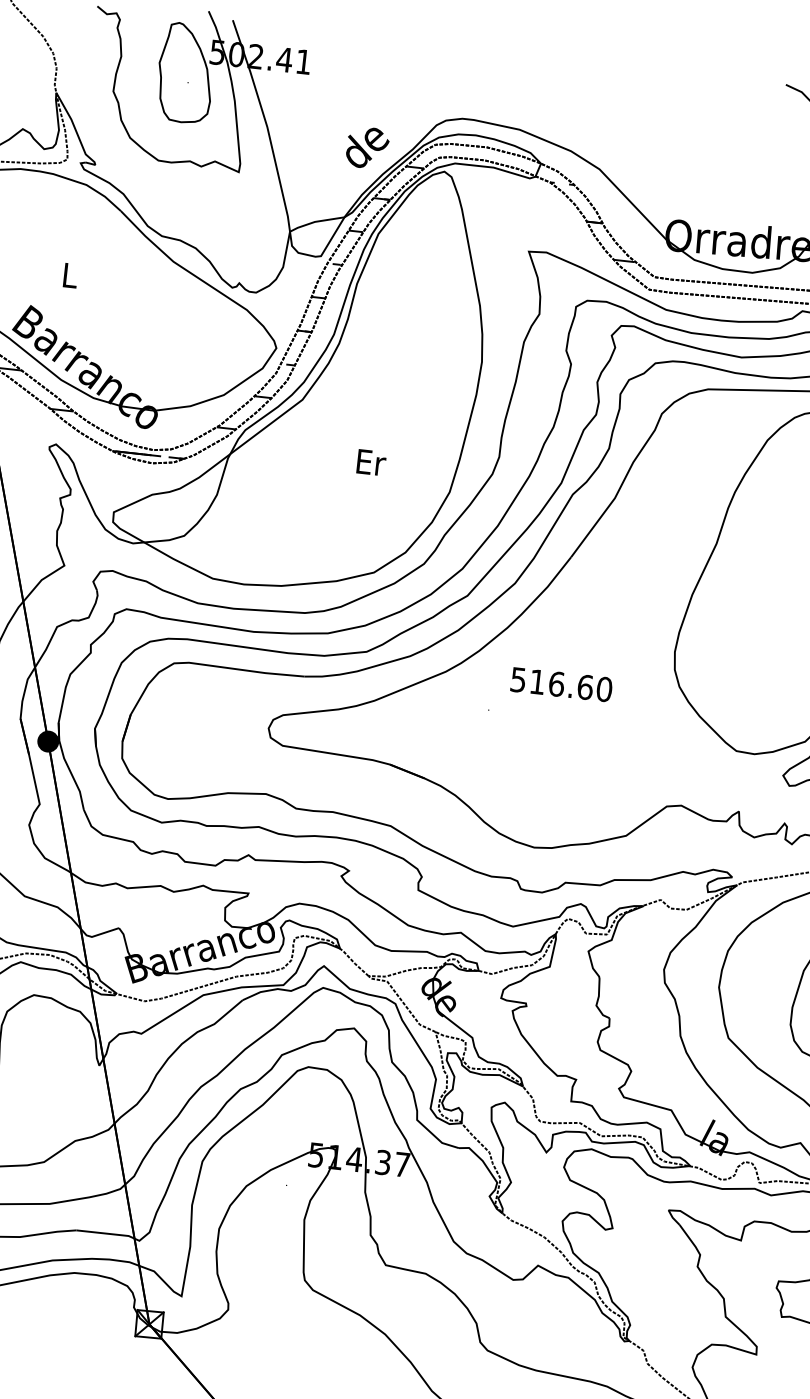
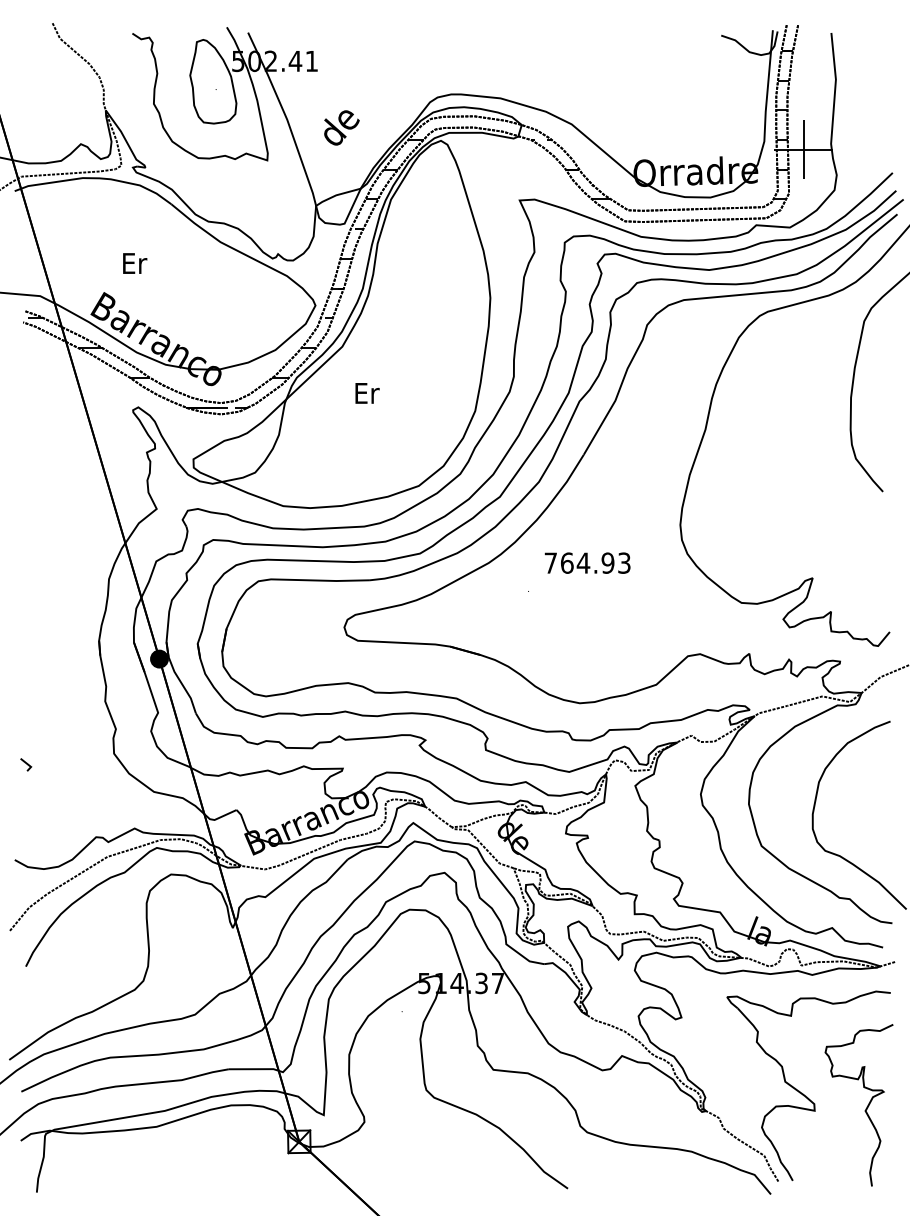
text: (367, 147) -> (341, 127), moved
text: (71, 275) -> (135, 263), L -> Er
text: (371, 462) -> (367, 393), moved
text: (561, 683) -> (587, 562), 516.60 -> 764.93

